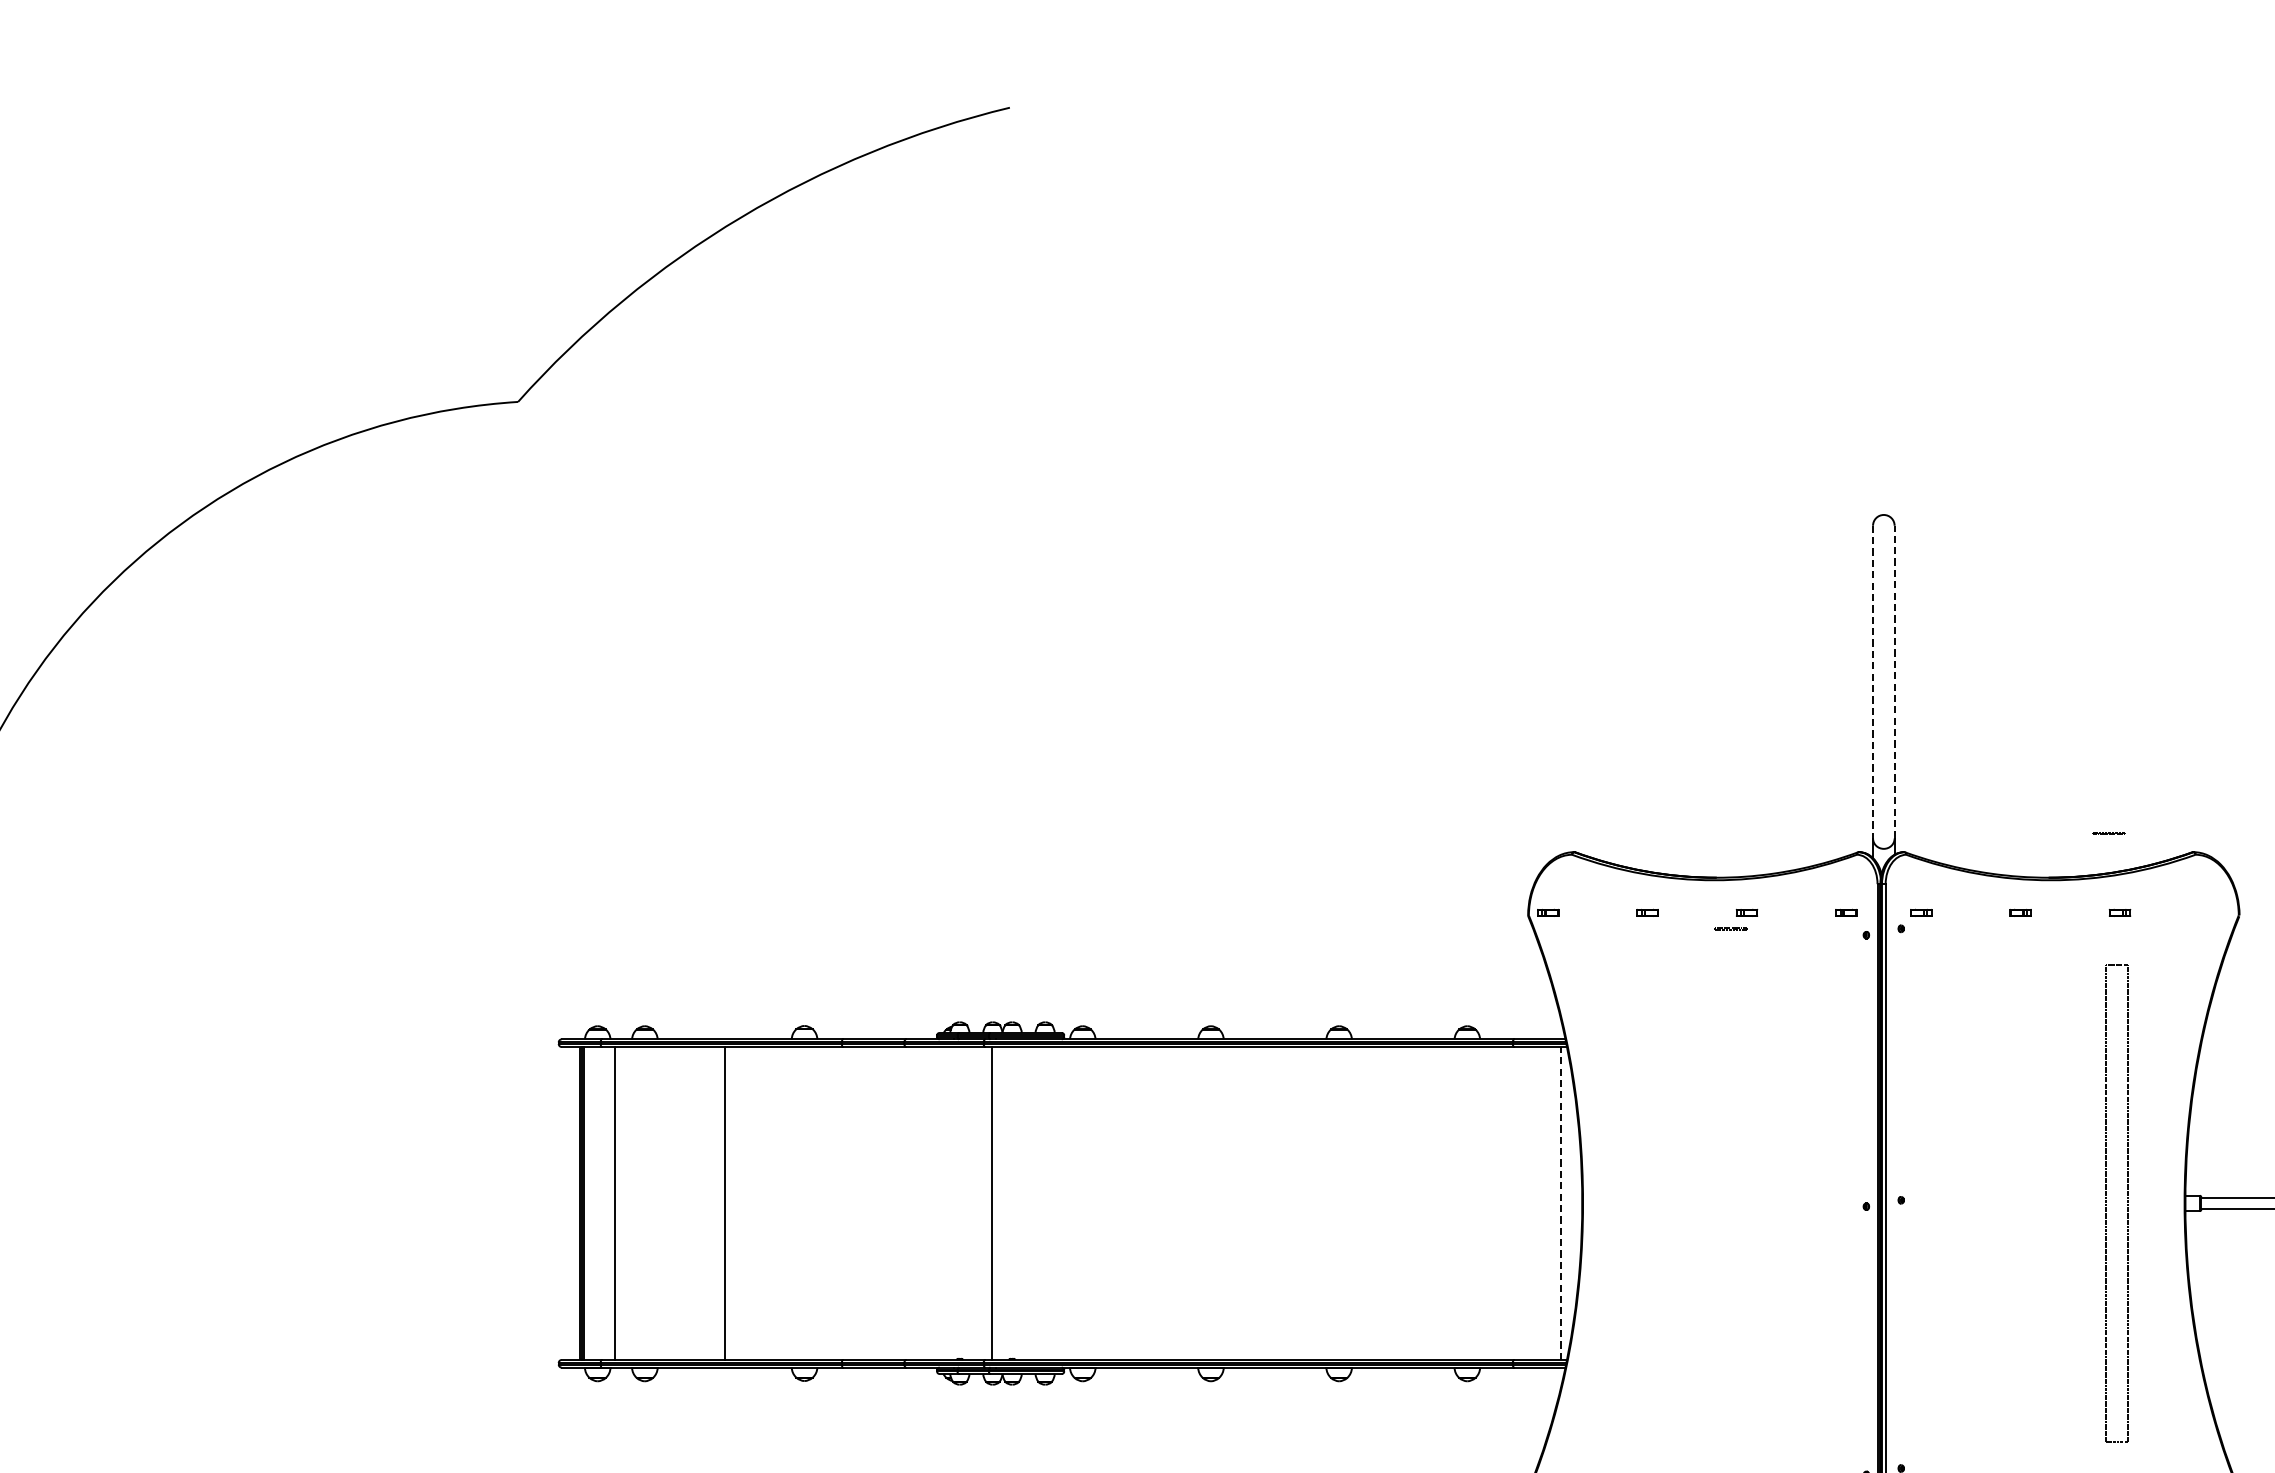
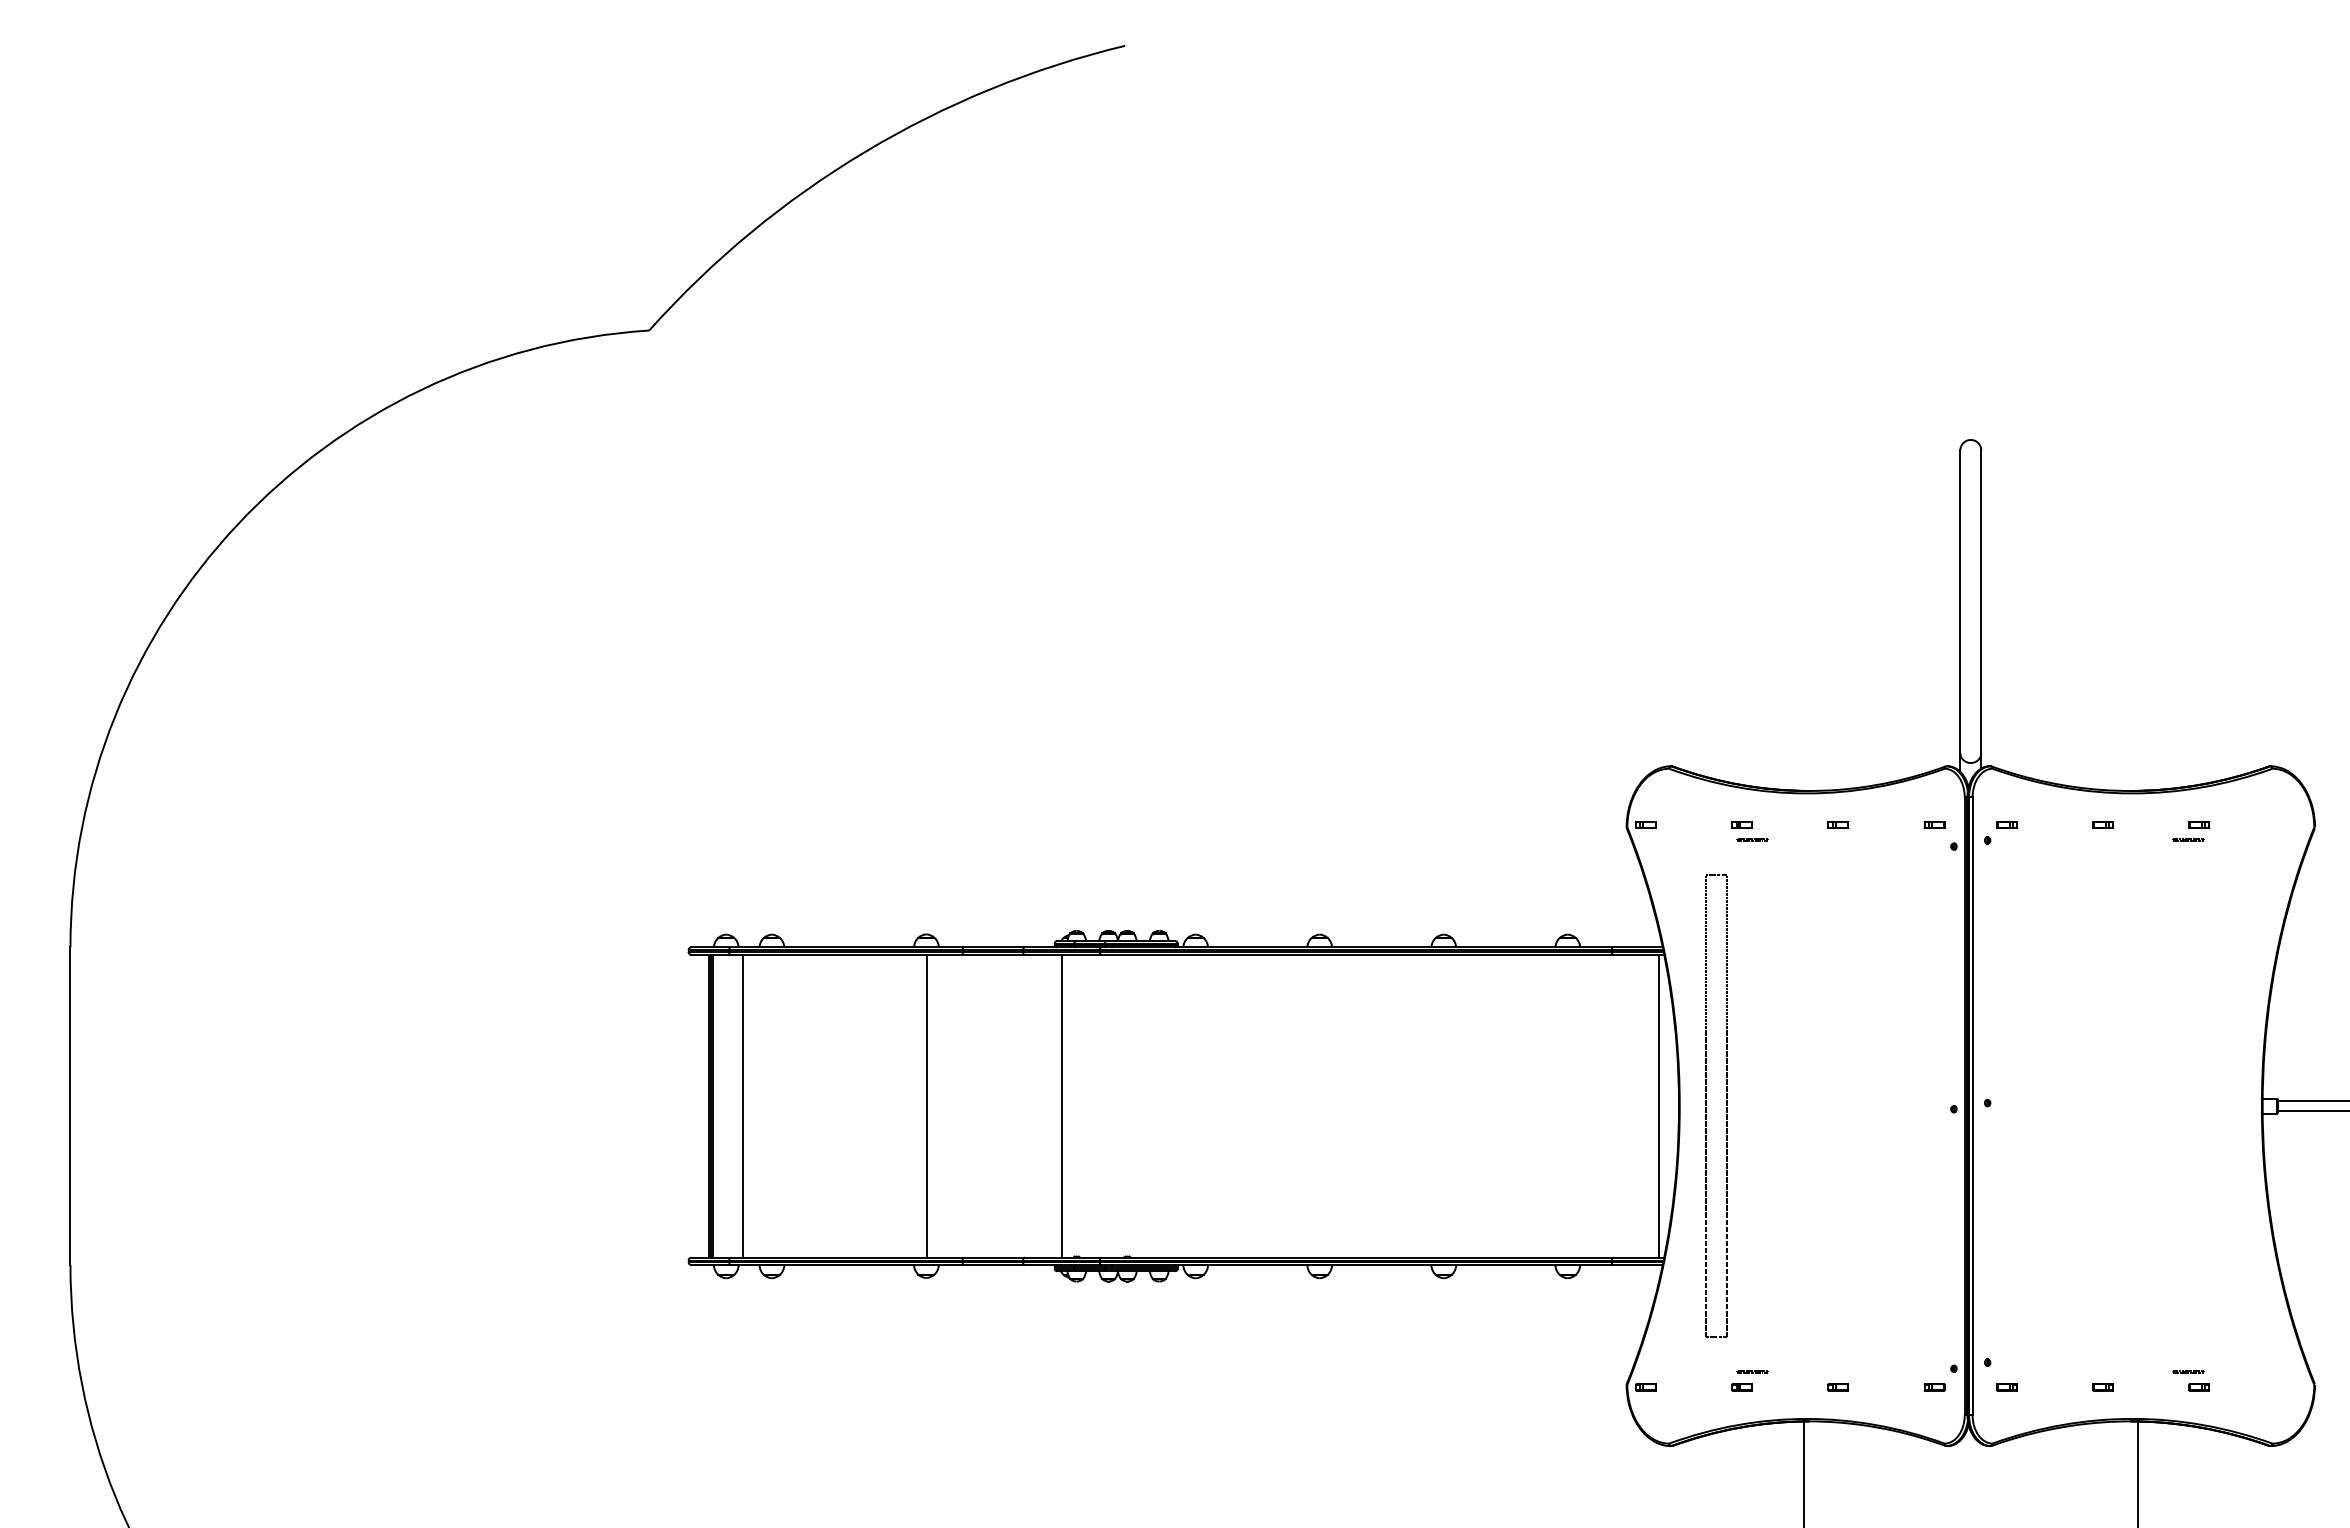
line: (1894, 681) -> (1981, 601), dashed -> solid
line: (1873, 682) -> (1960, 602), dashed -> solid
line: (2108, 832) -> (2188, 839), moved
line: (1730, 927) -> (1752, 839), moved
line: (725, 1202) -> (927, 1105), moved
line: (991, 1202) -> (1061, 1105), moved
line: (1561, 1202) -> (1658, 1105), dashed -> solid
part: (2106, 1202) -> (1706, 1105), moved

